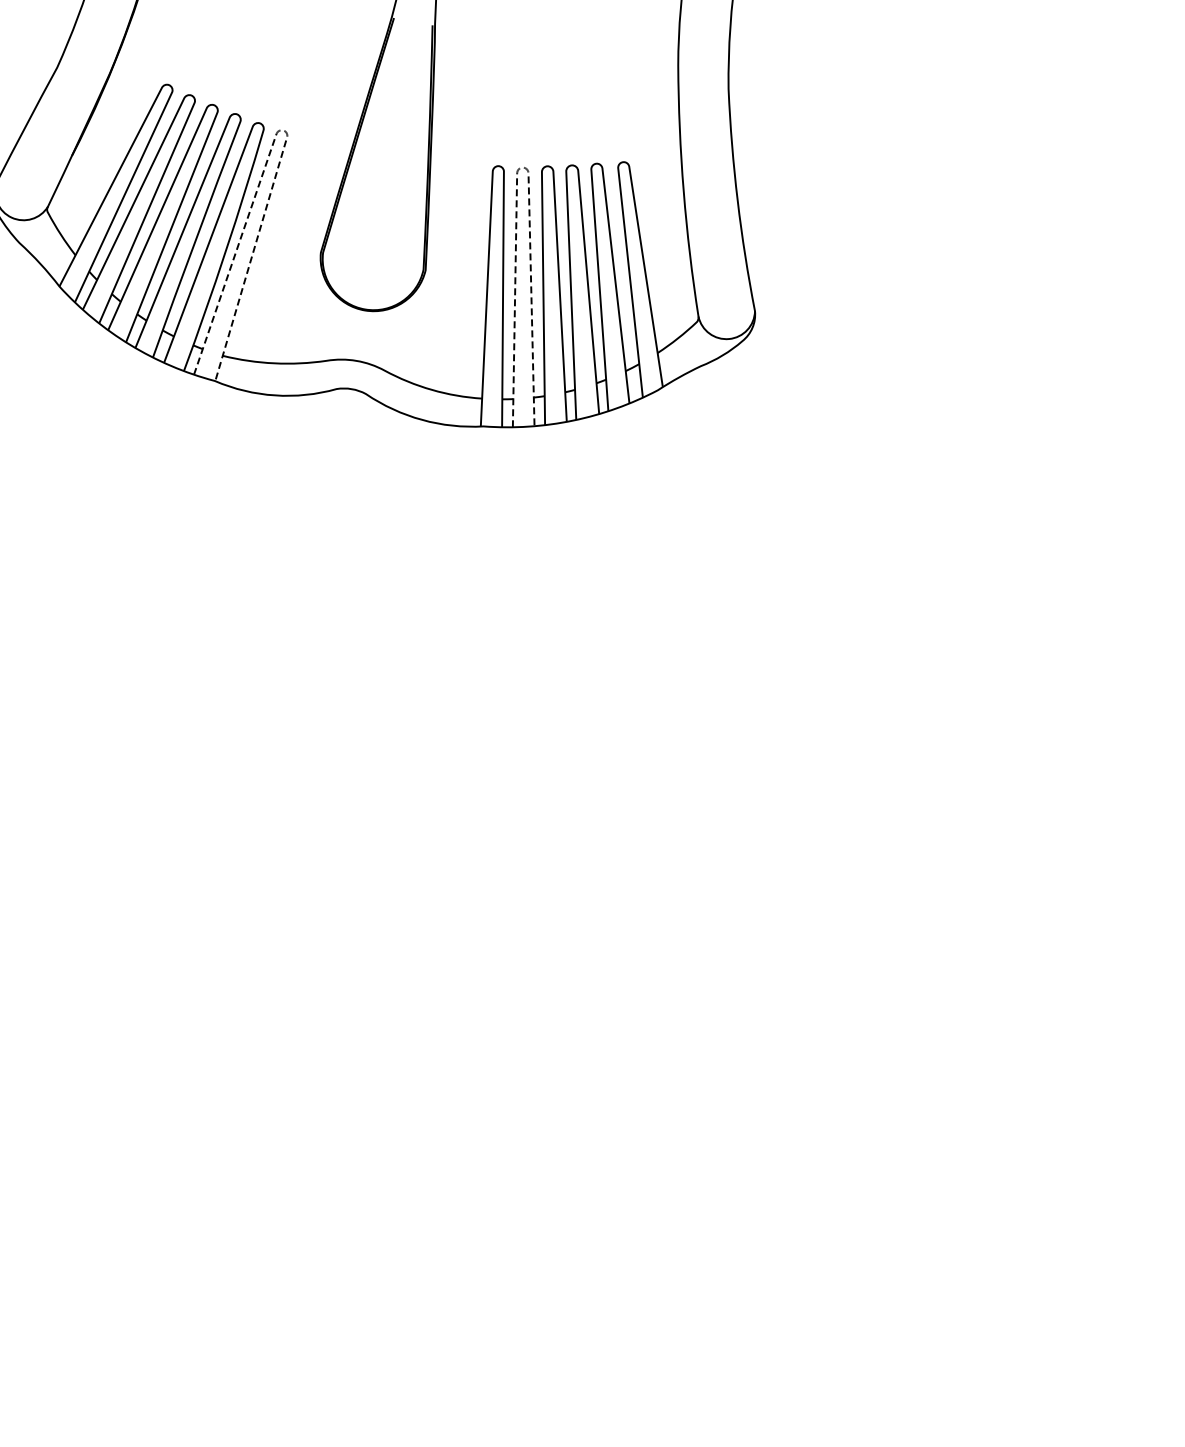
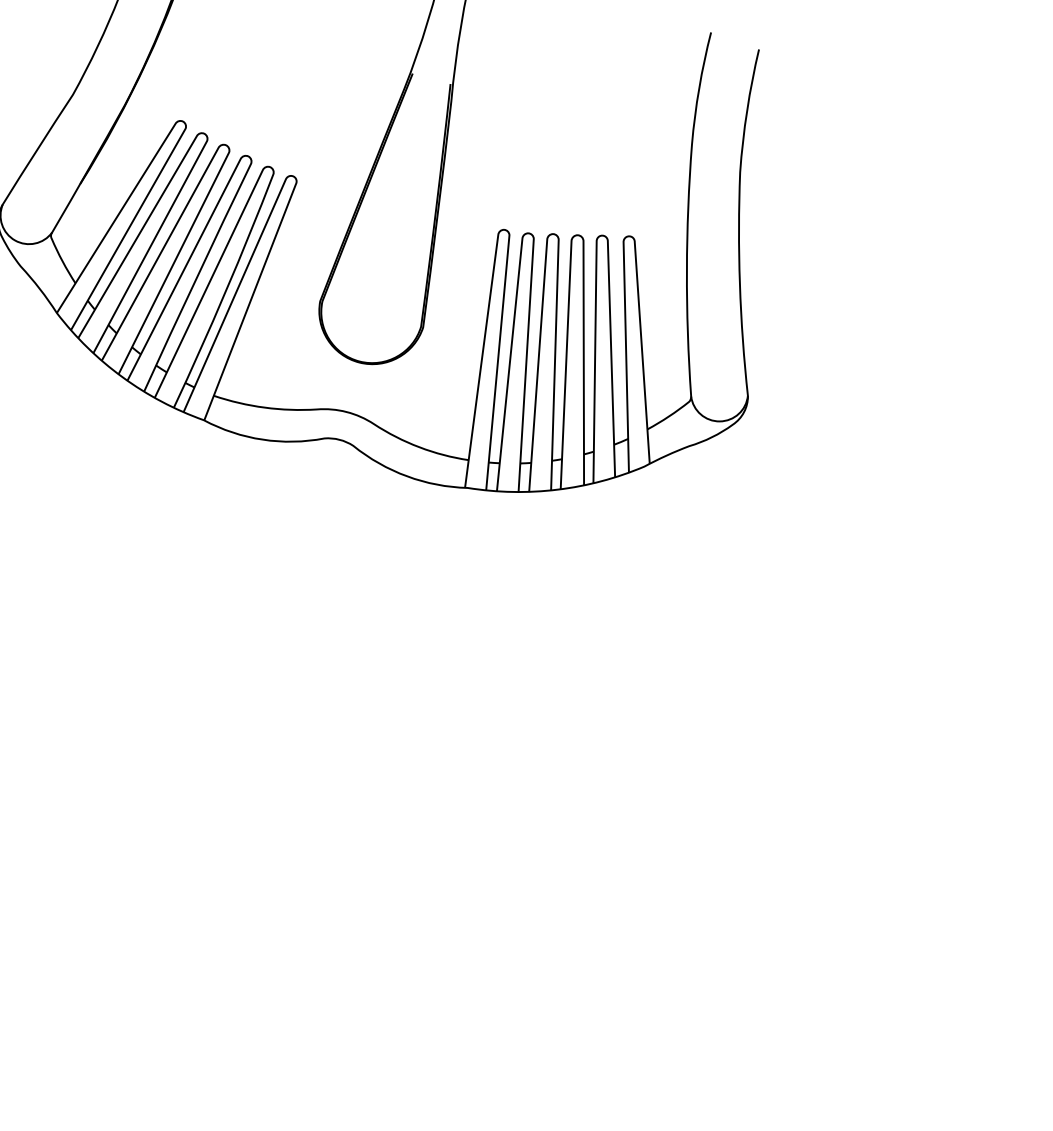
line: (283, 130) -> (293, 176), dashed -> solid
line: (522, 167) -> (528, 233), dashed -> solid

